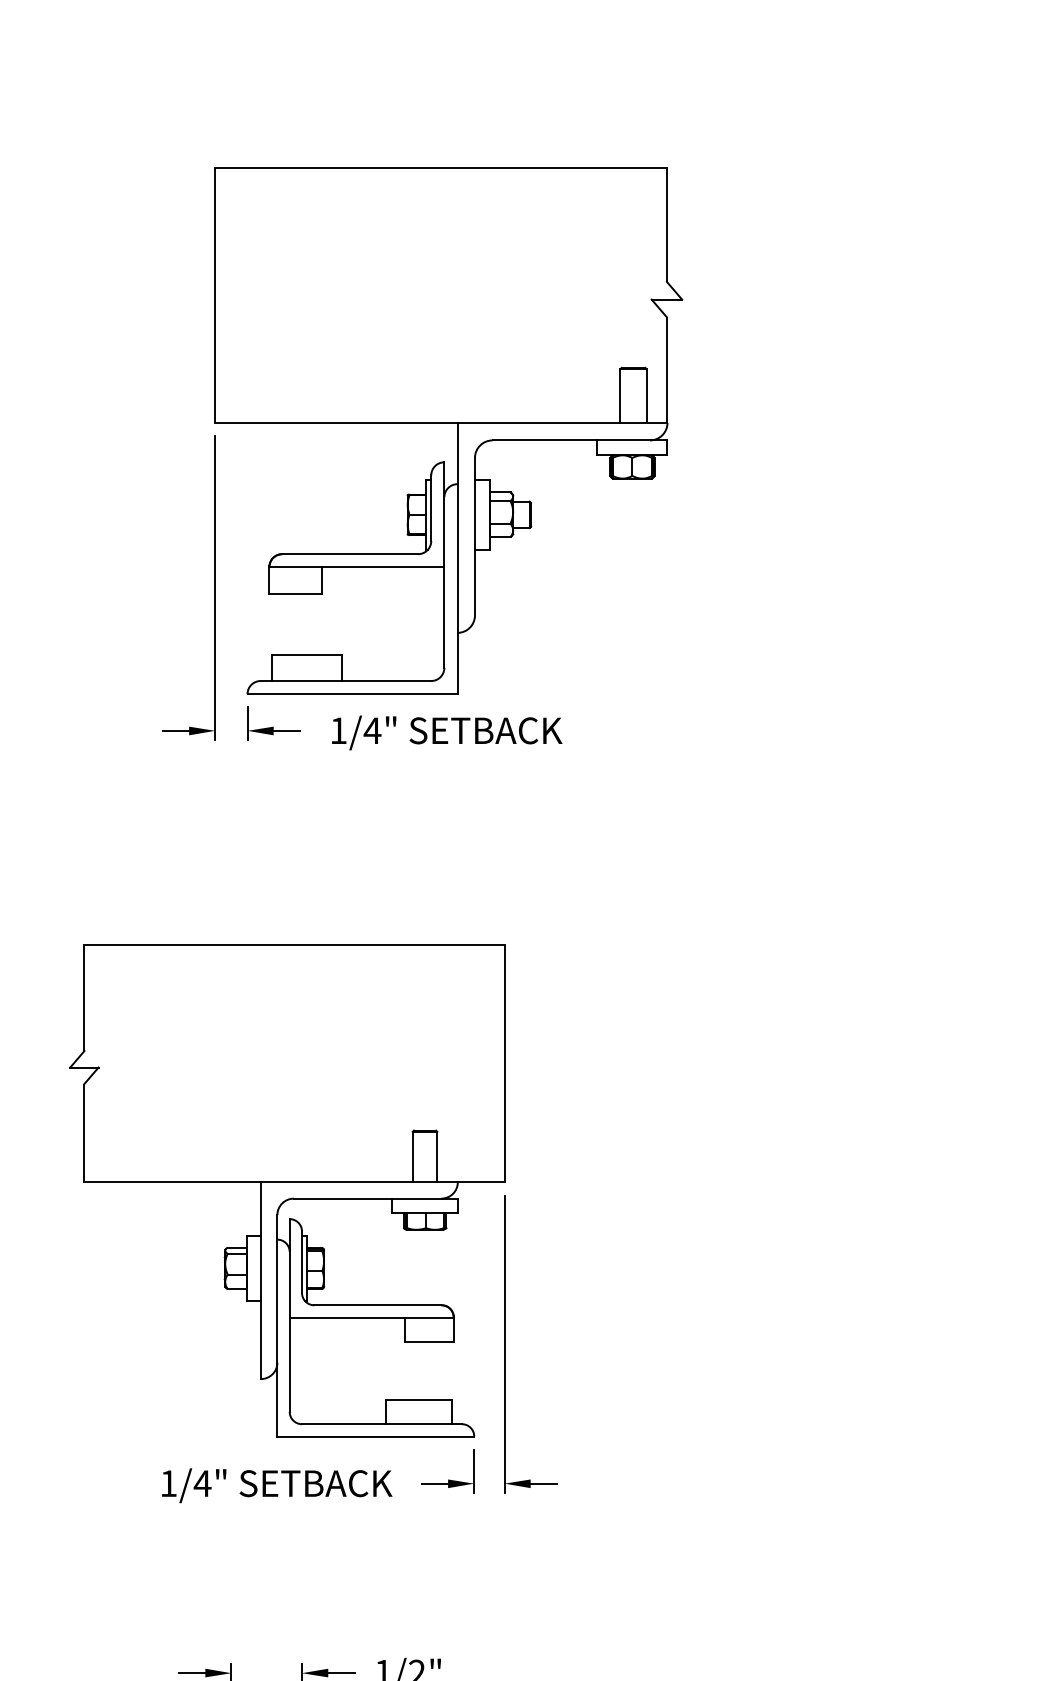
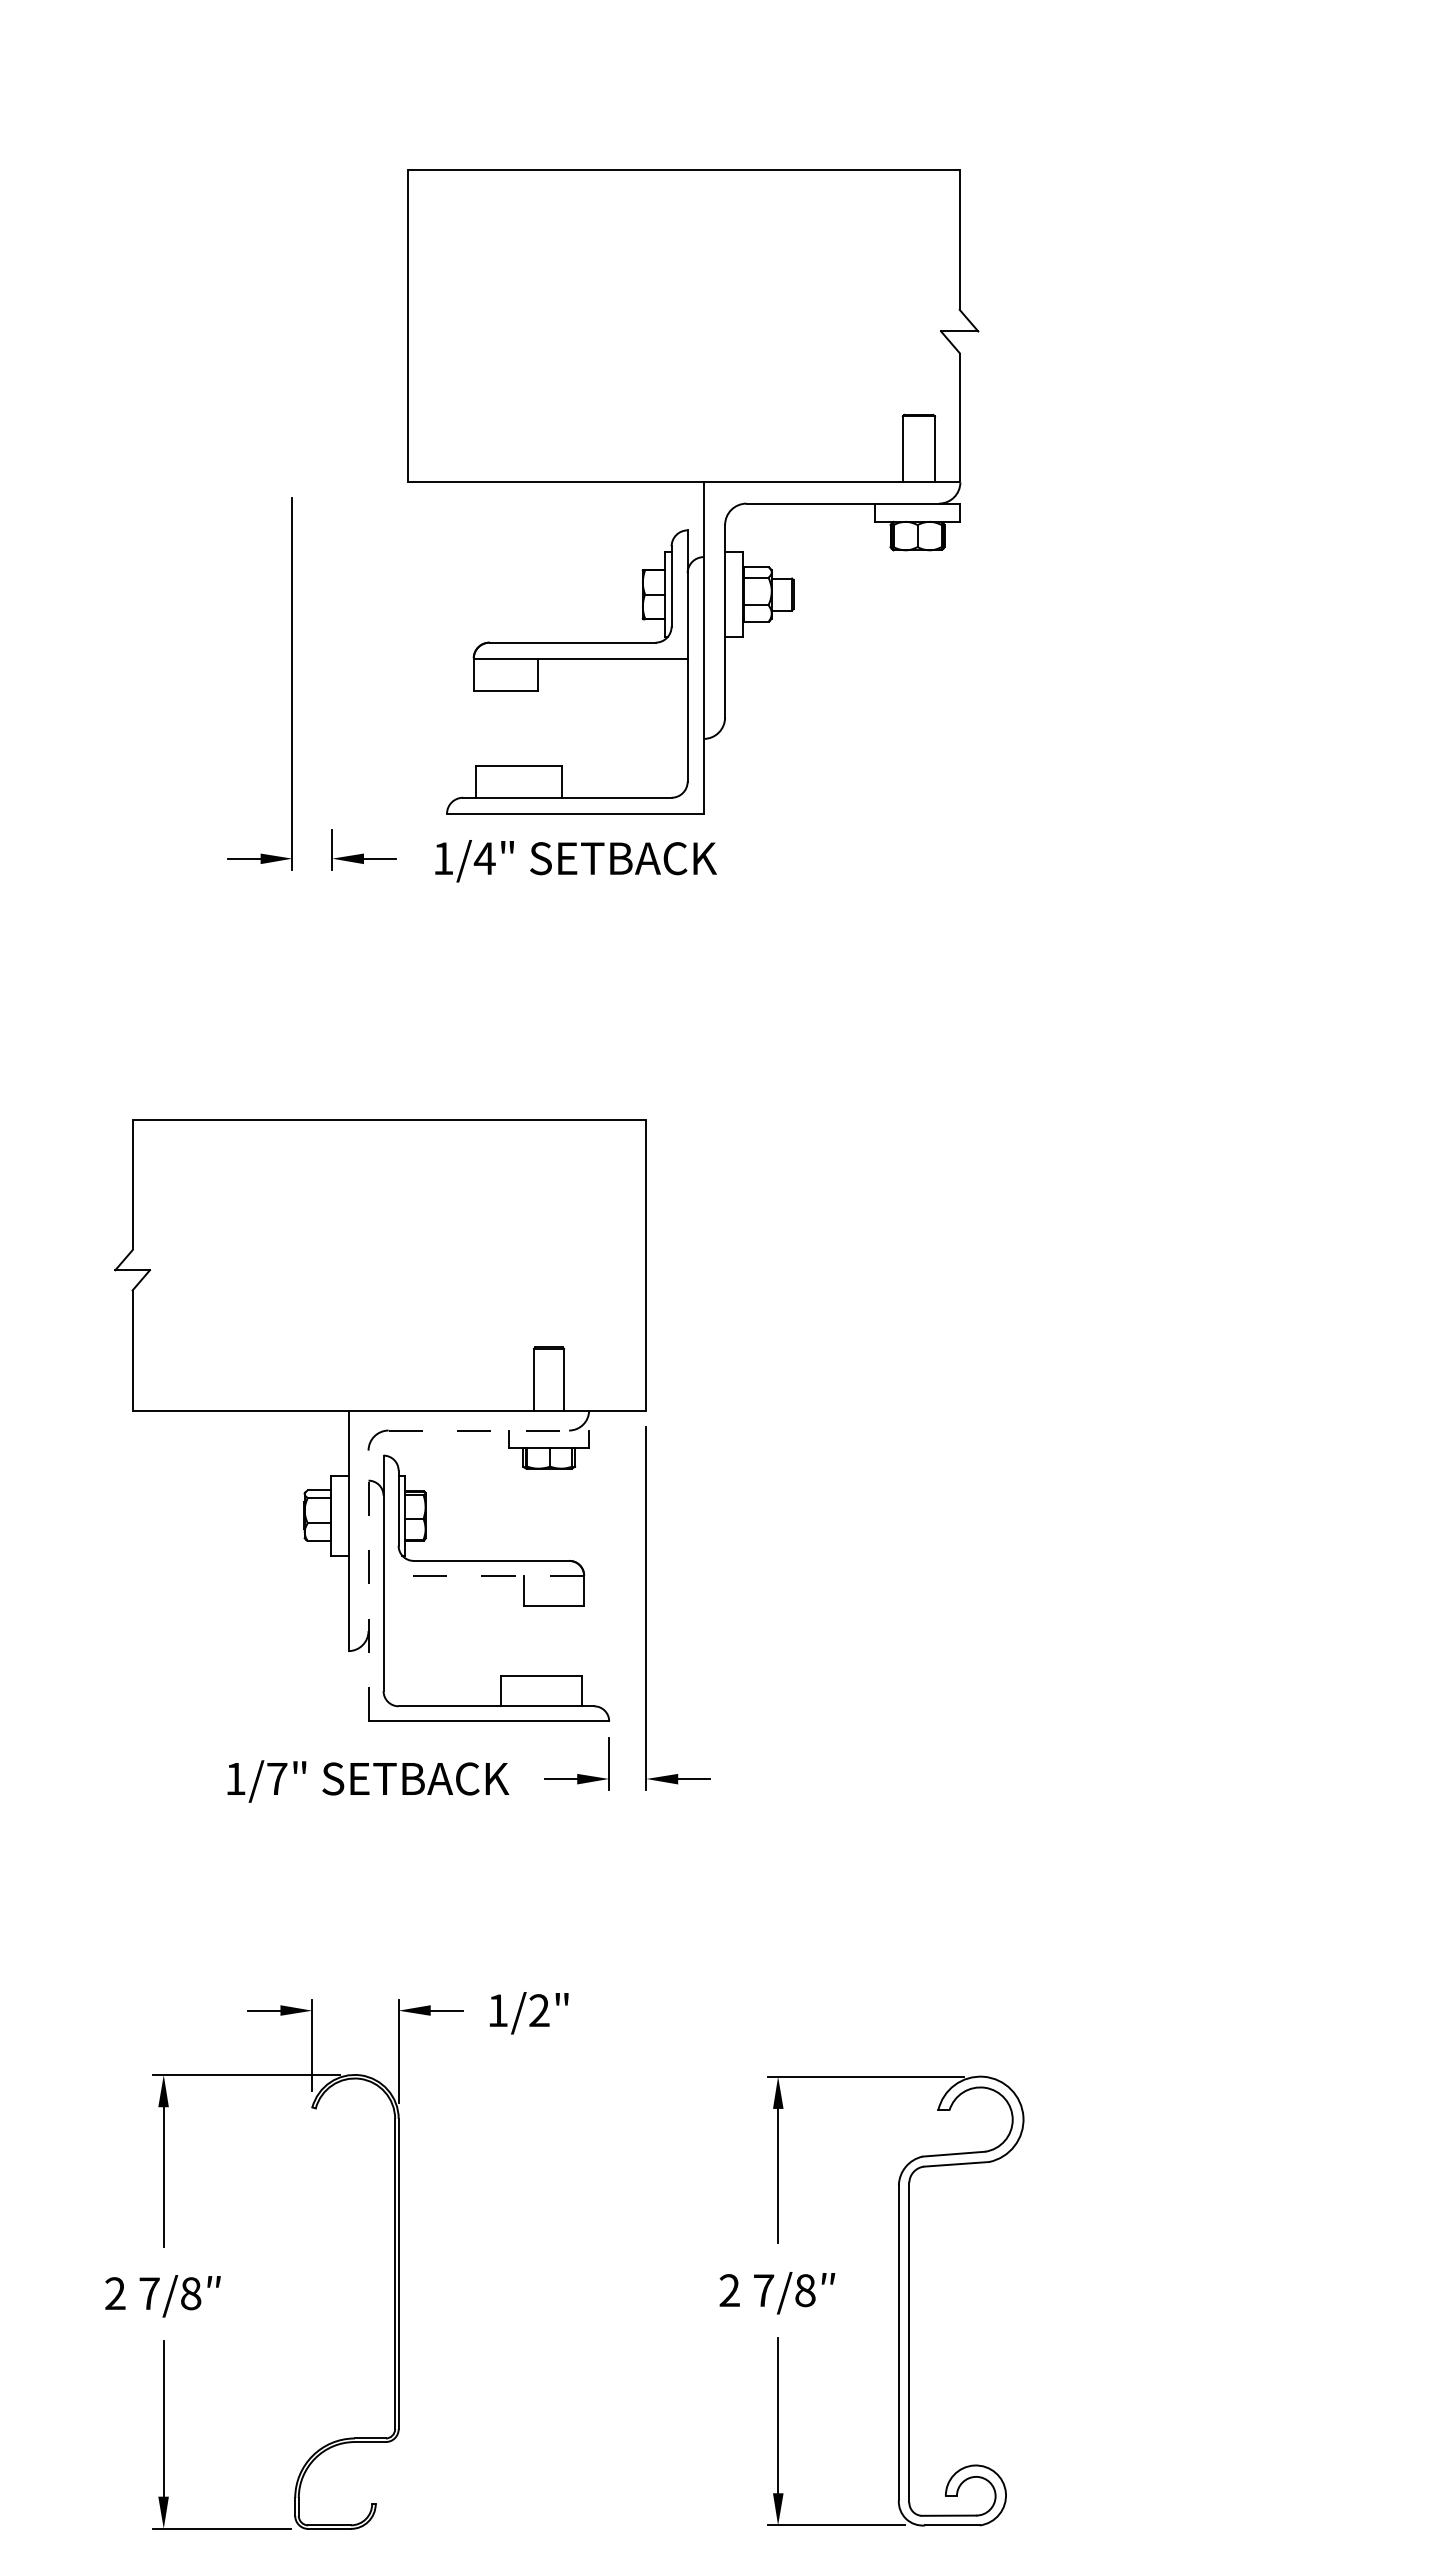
part: (449, 423) -> (693, 482), moved
line: (376, 1198) -> (489, 1430), solid -> dashed
line: (371, 1317) -> (483, 1575), solid -> dashed
line: (277, 1325) -> (368, 1585), solid -> dashed
text: (202, 1483) -> (277, 1778), 1/4" -> 1/7"

